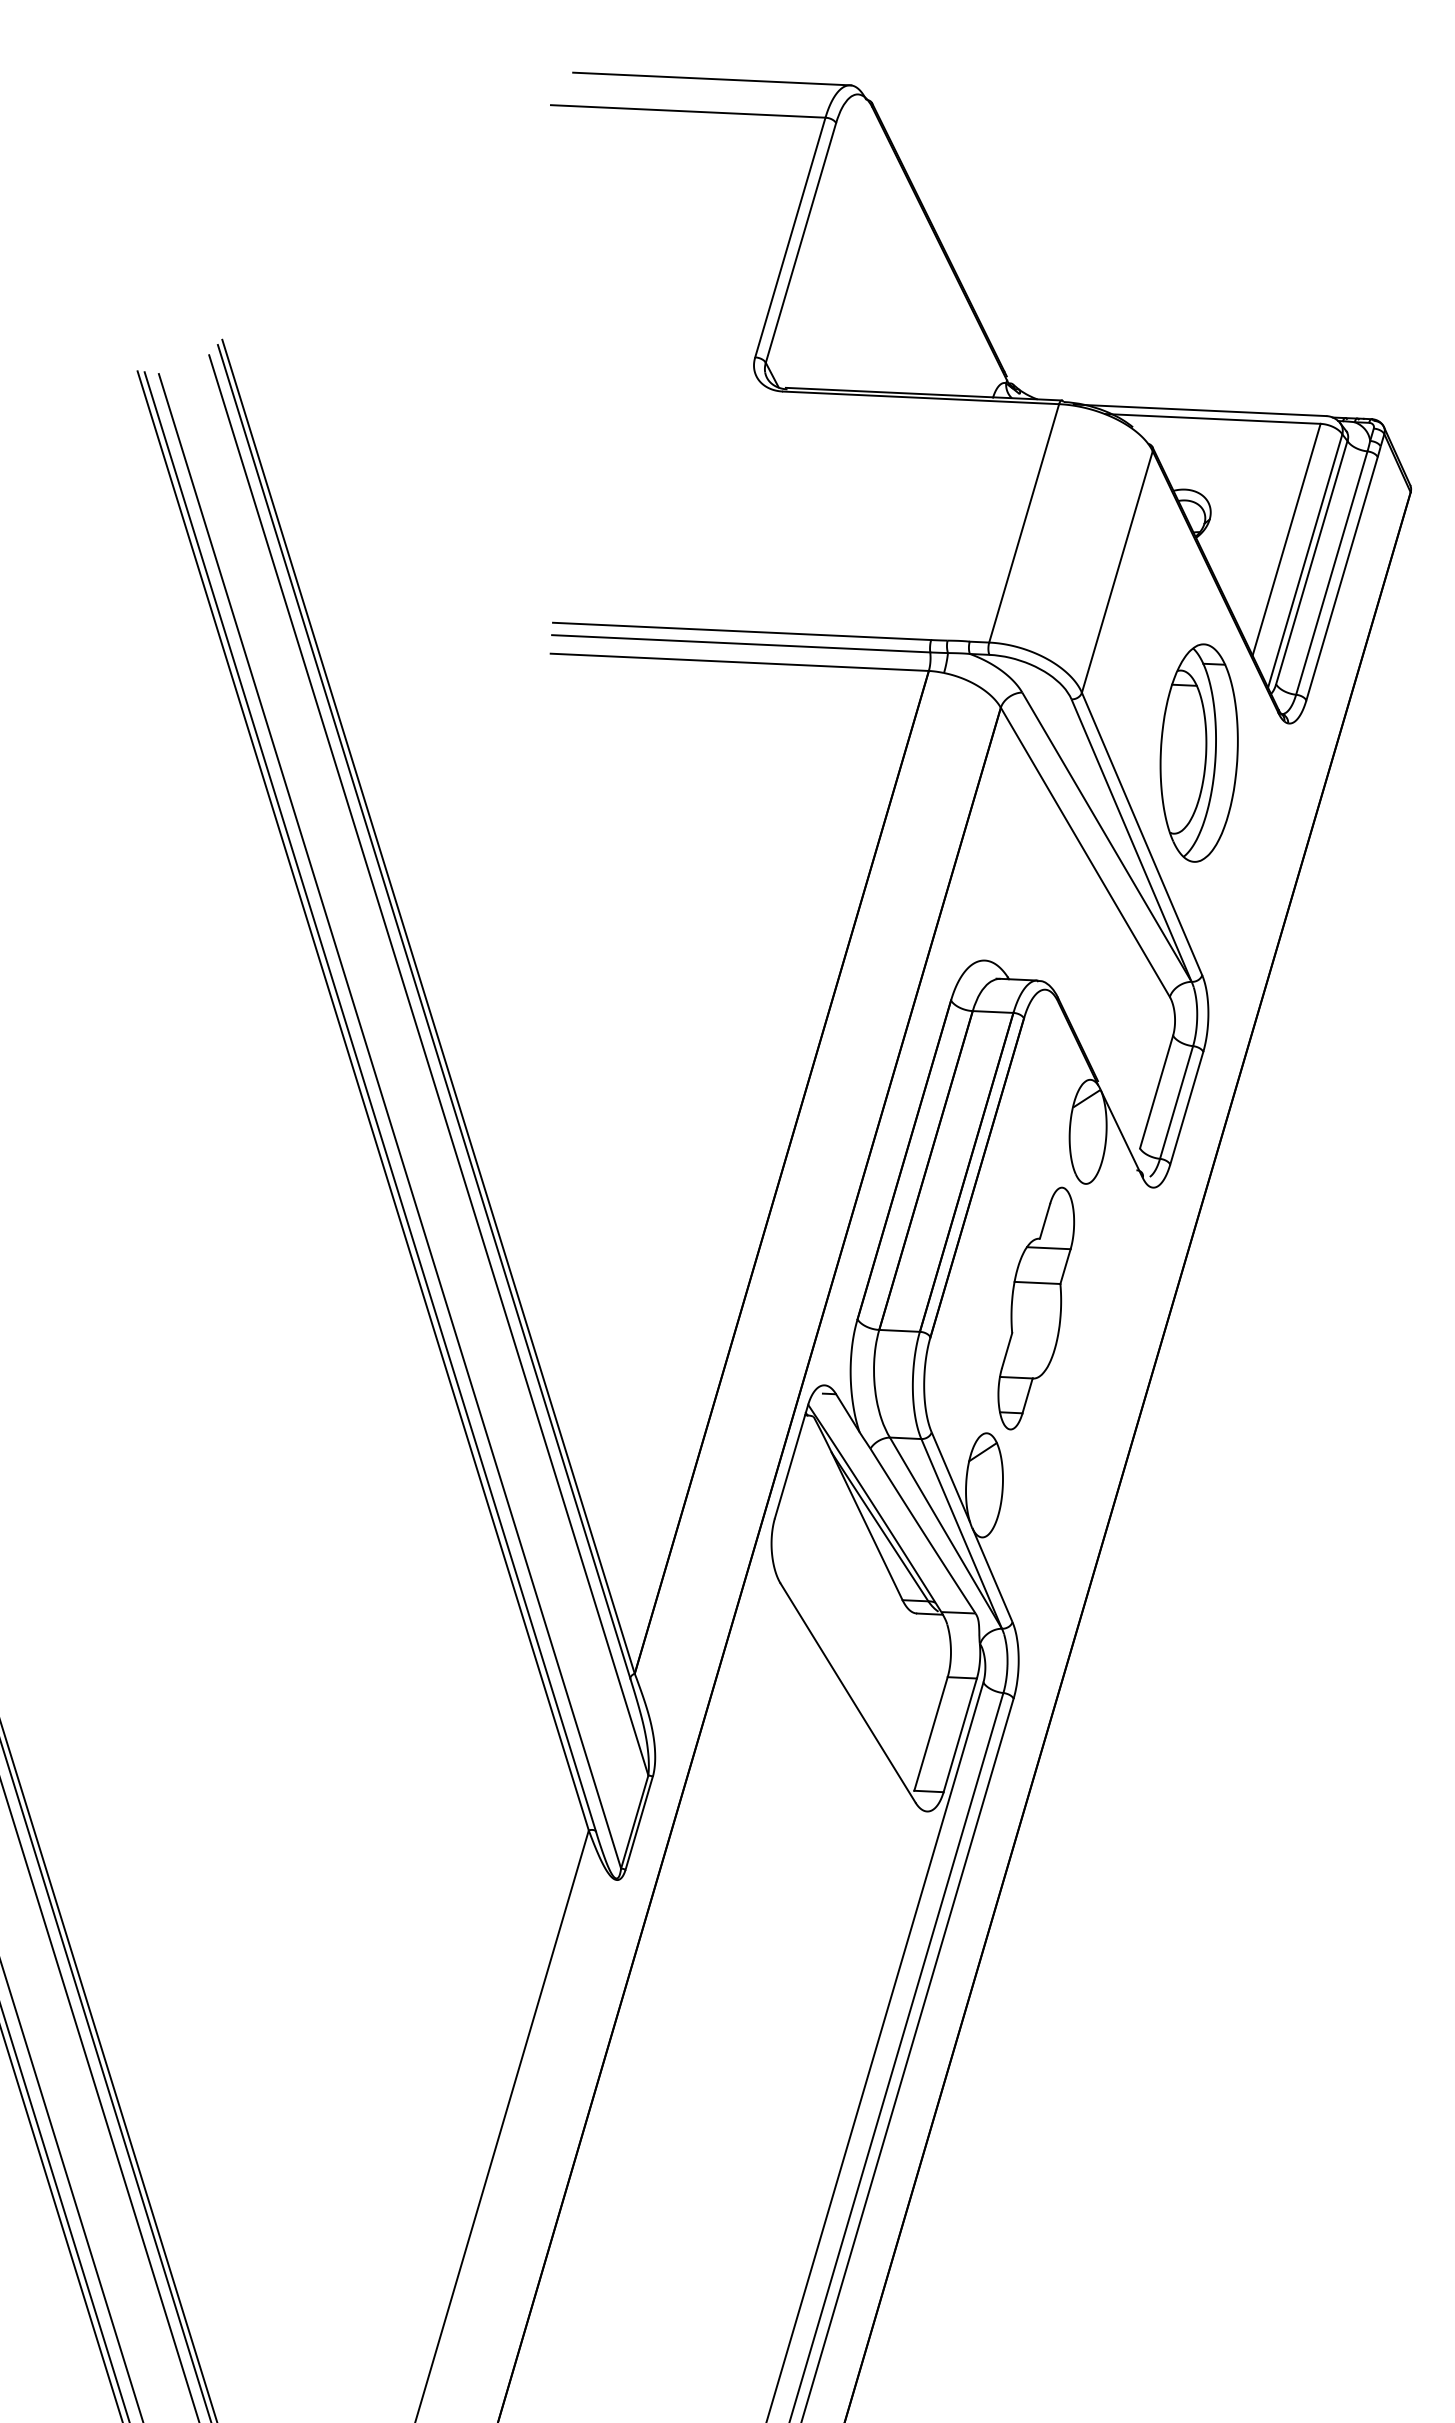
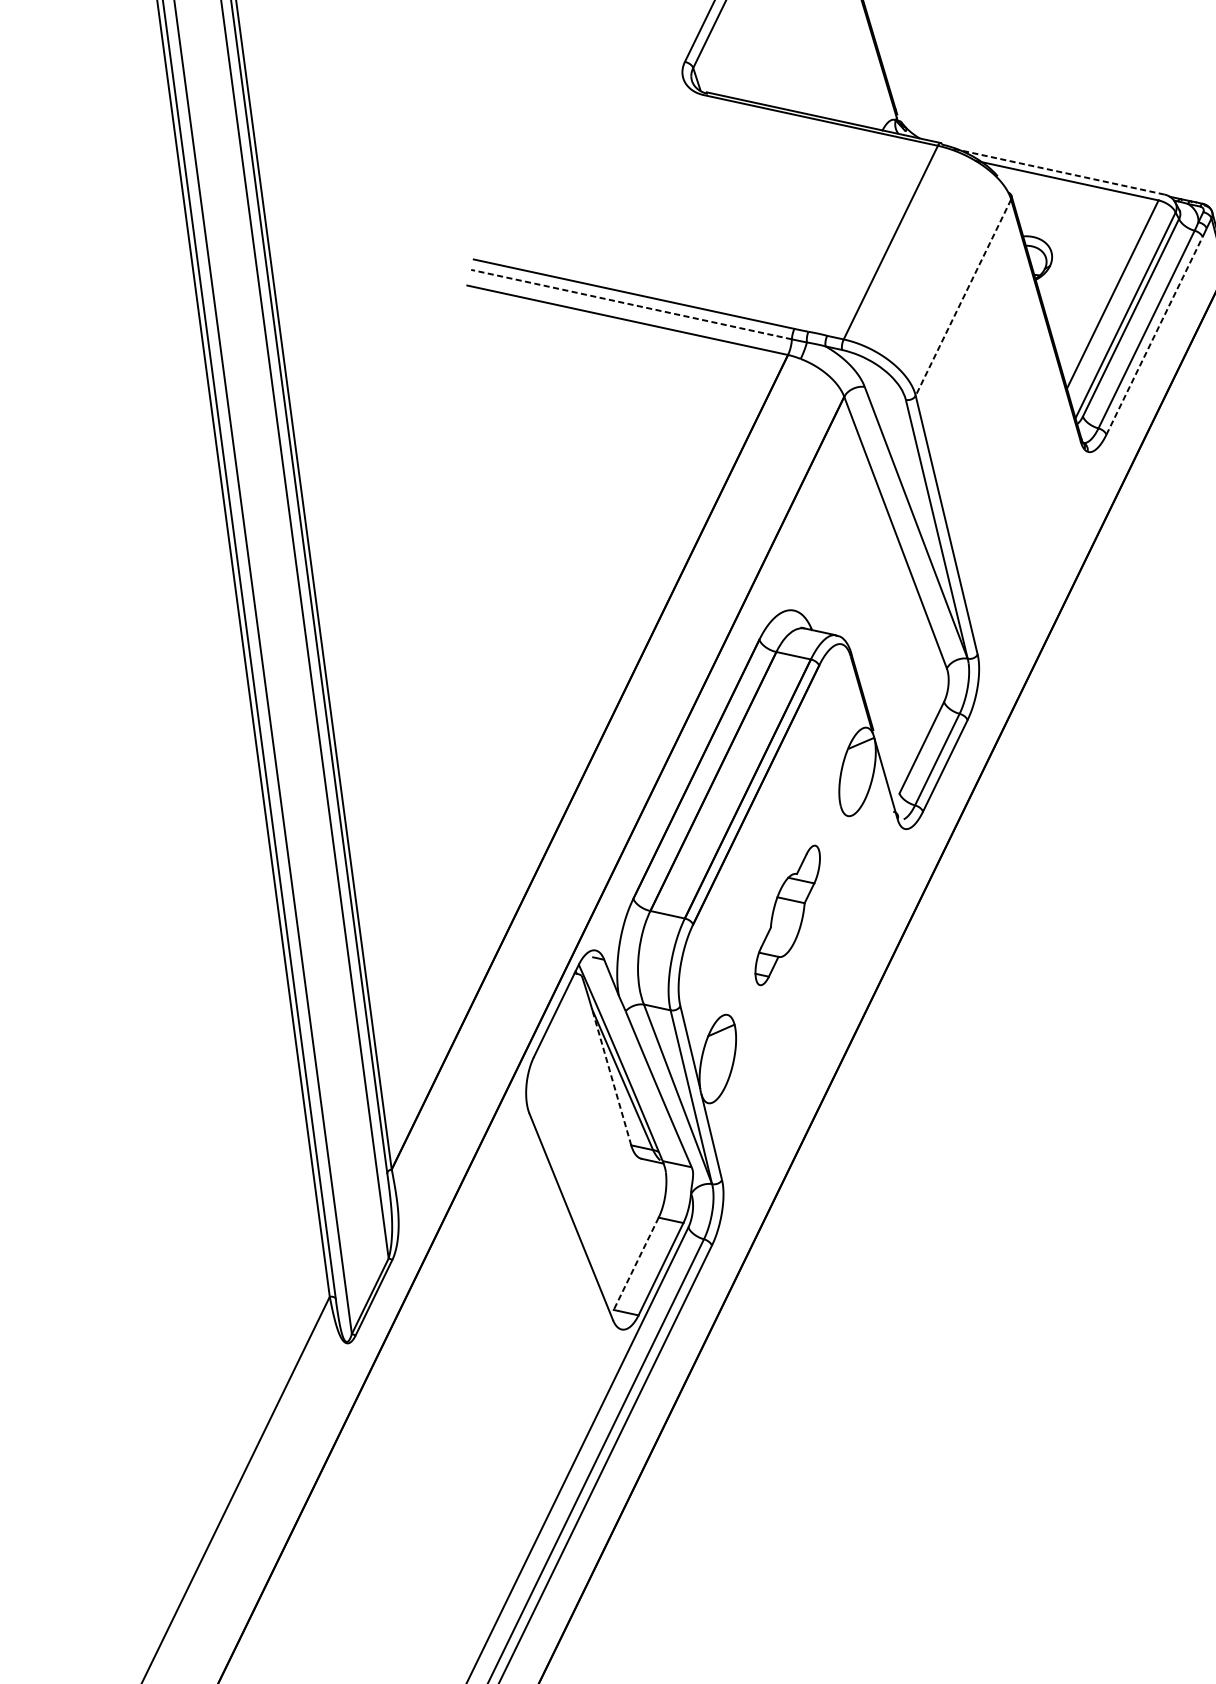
line: (1199, 410) -> (1056, 171), solid -> dashed
line: (1117, 571) -> (963, 297), solid -> dashed
line: (1342, 578) -> (1154, 335), solid -> dashed
line: (740, 643) -> (631, 304), solid -> dashed
part: (1198, 752) -> (1006, 463), removed
part: (1036, 1308) -> (787, 915), size x0.7
line: (867, 1526) -> (611, 1077), solid -> dashed
line: (930, 1734) -> (635, 1264), solid -> dashed

